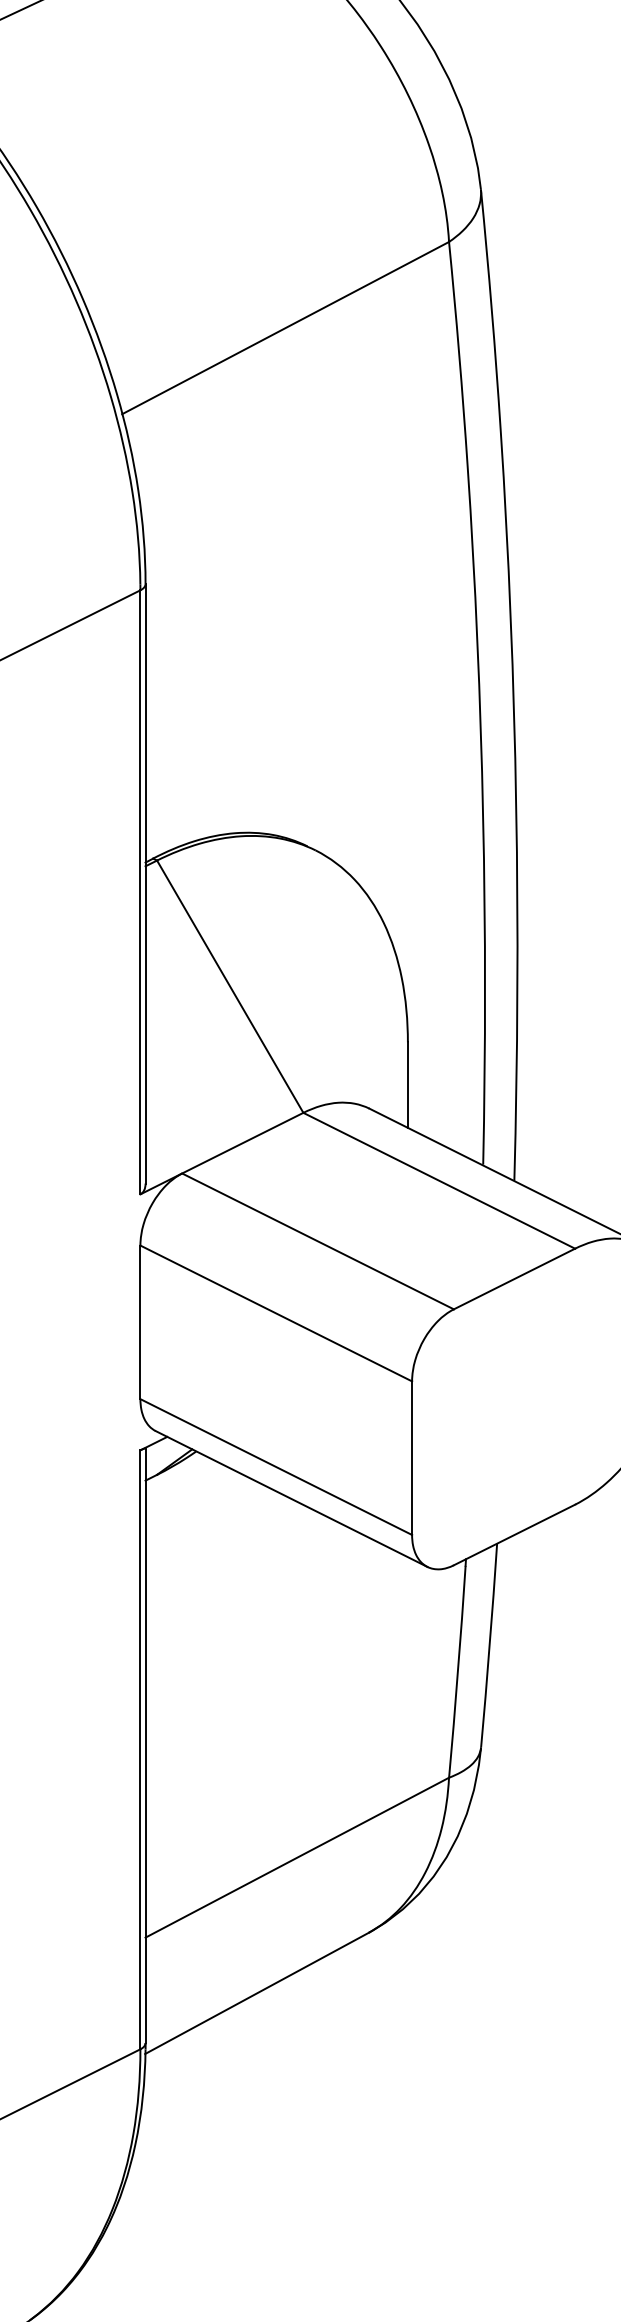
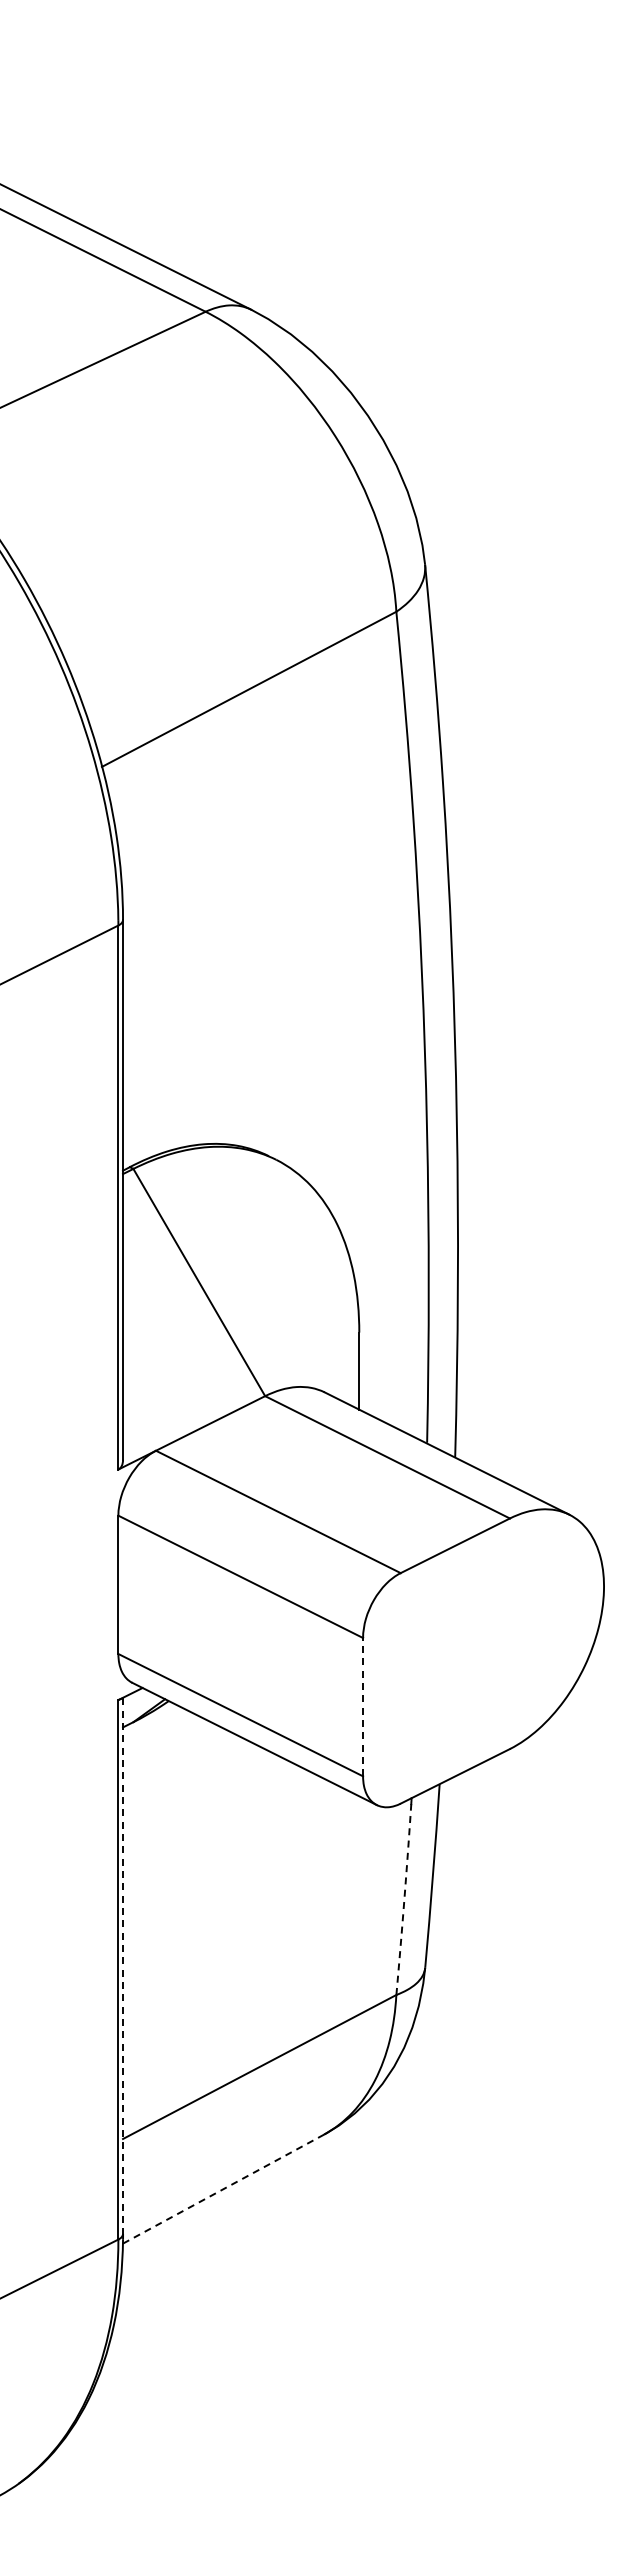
line: (412, 1457) -> (363, 1706), solid -> dashed
arc: (458, 1671) -> (404, 1899), solid -> dashed
line: (146, 1746) -> (123, 1966), solid -> dashed
line: (257, 1993) -> (223, 2189), solid -> dashed

